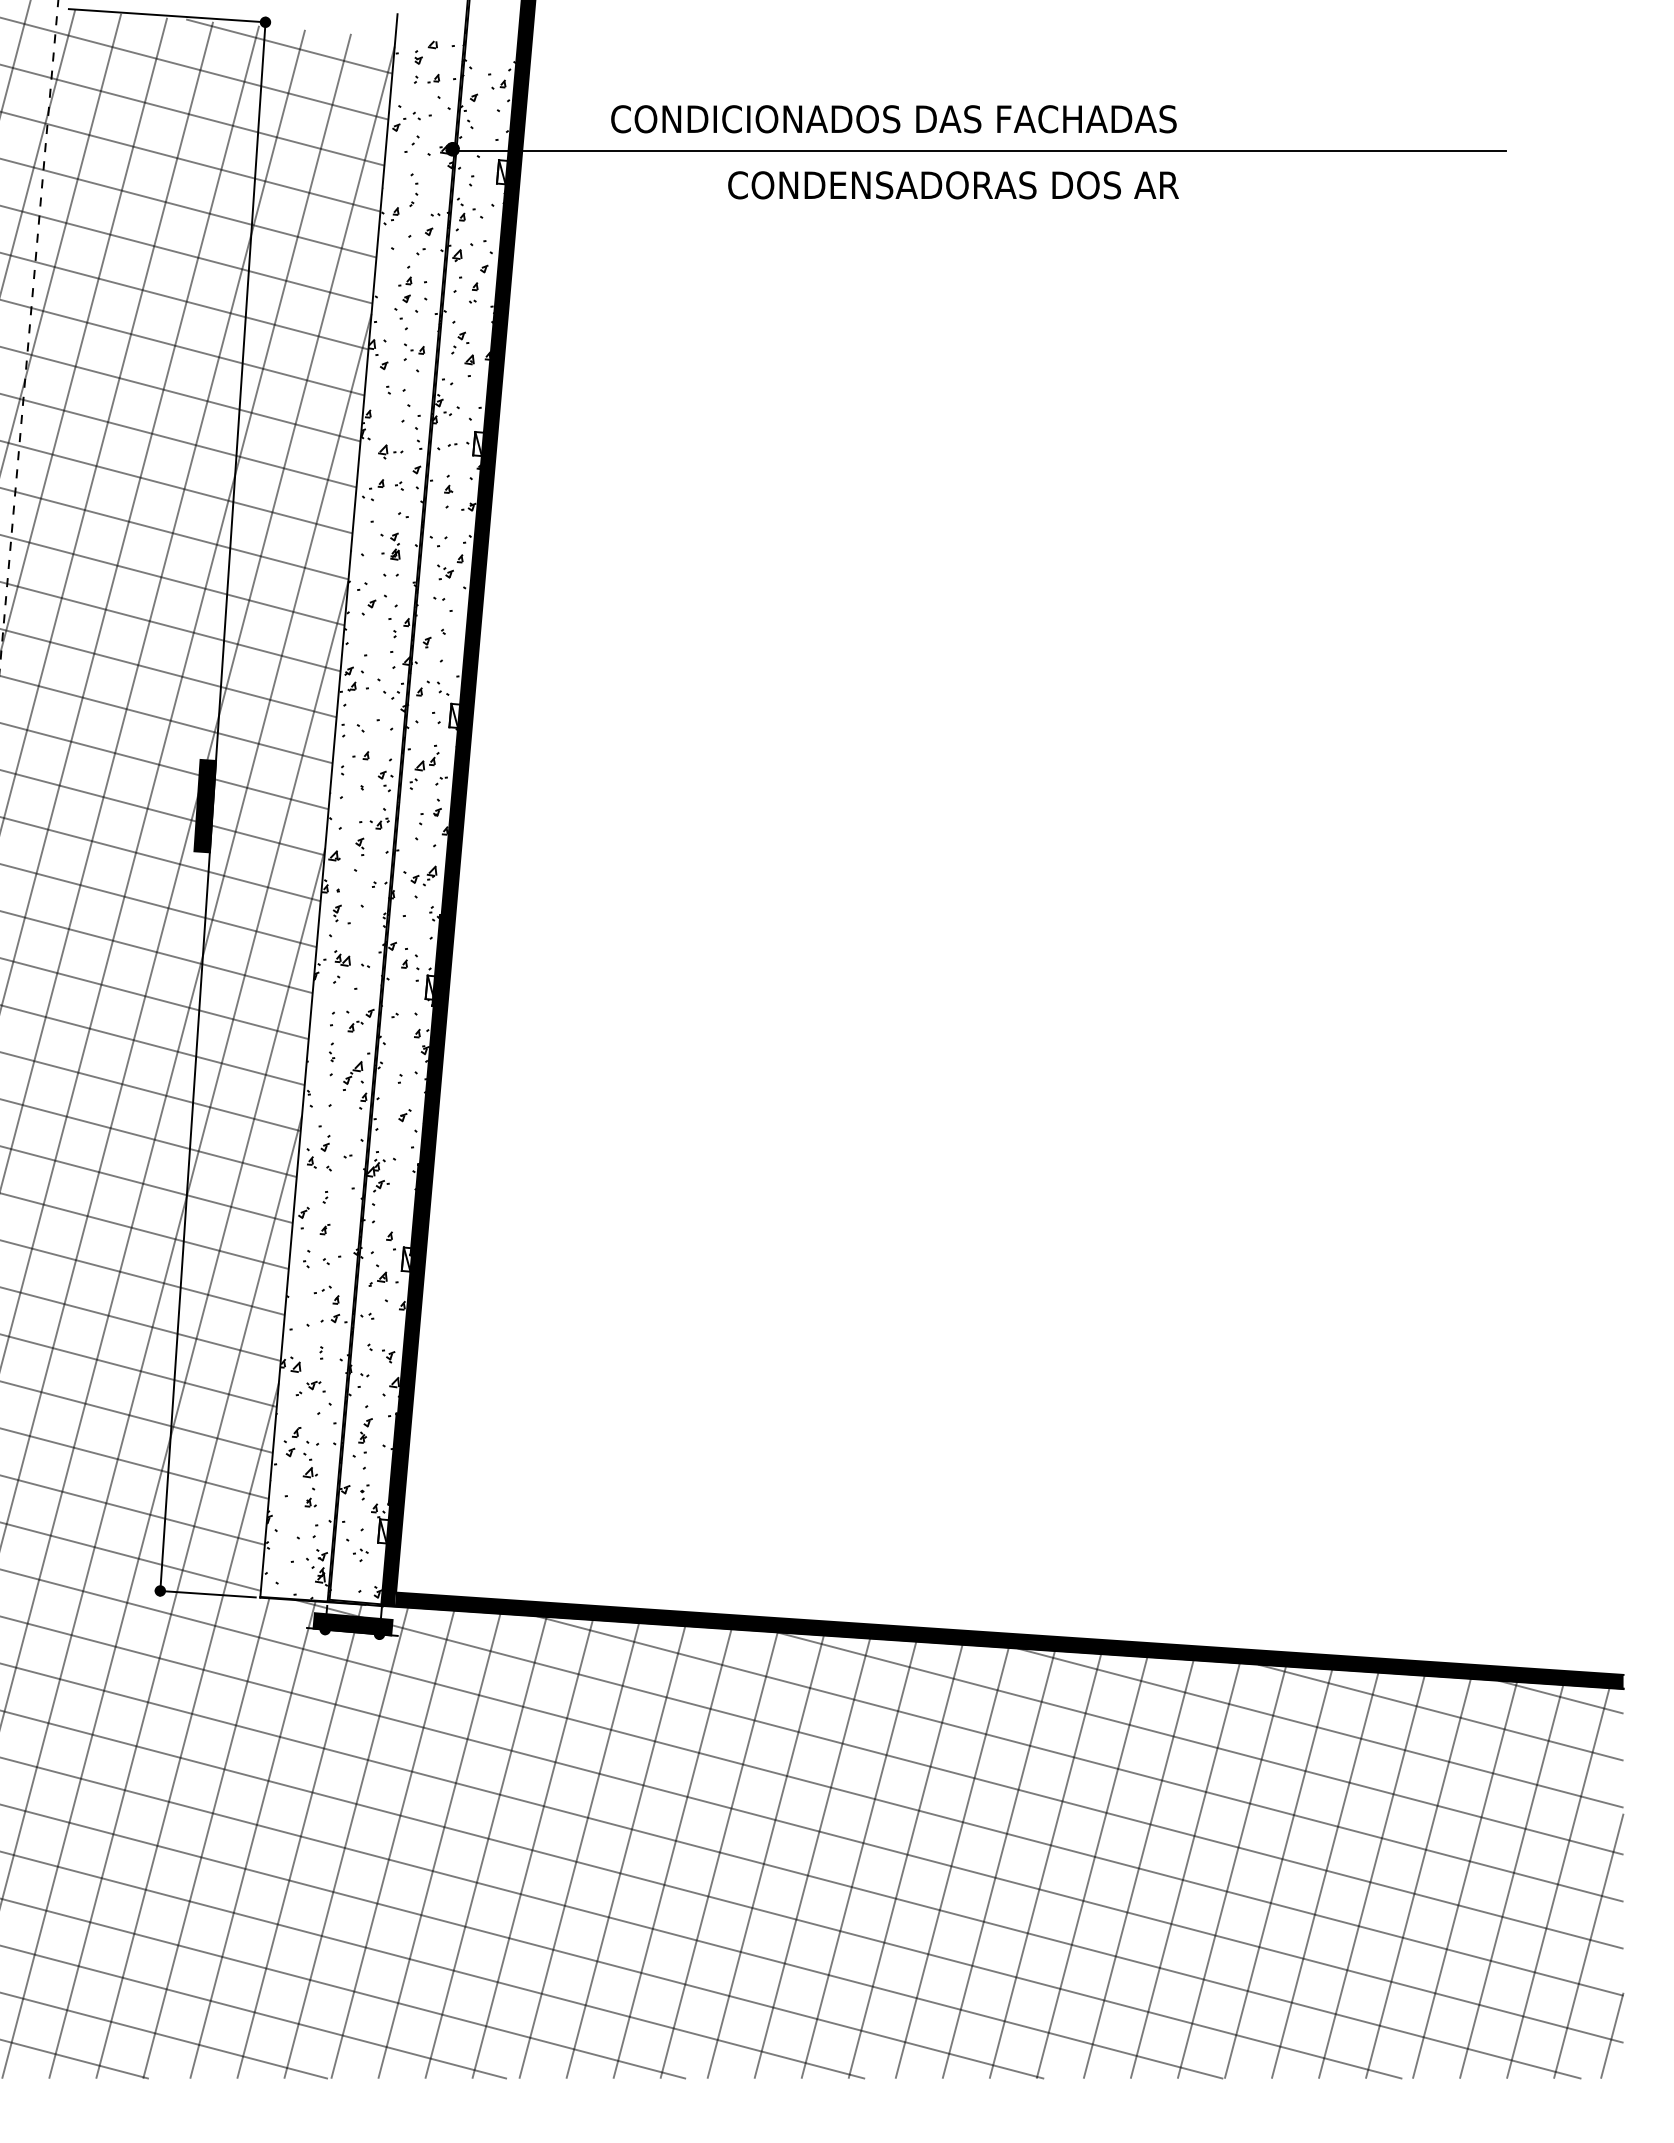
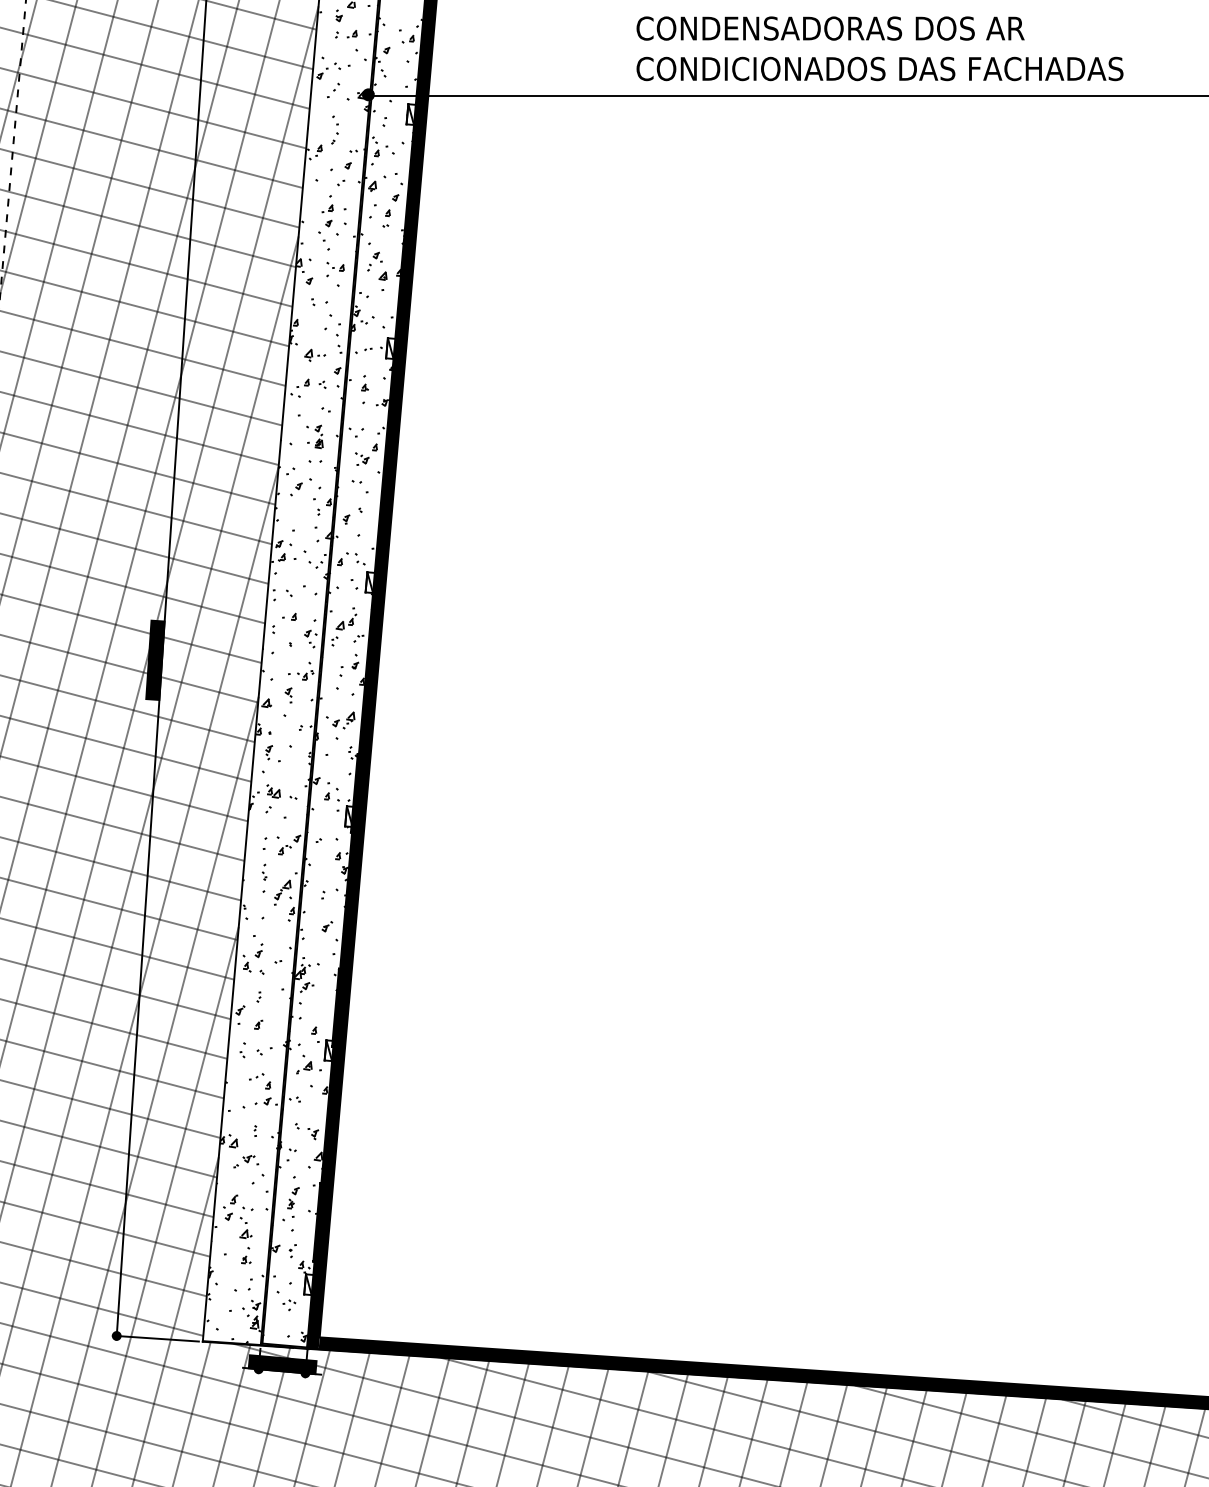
text: (893, 119) -> (879, 69), moved
text: (953, 185) -> (830, 28), moved

